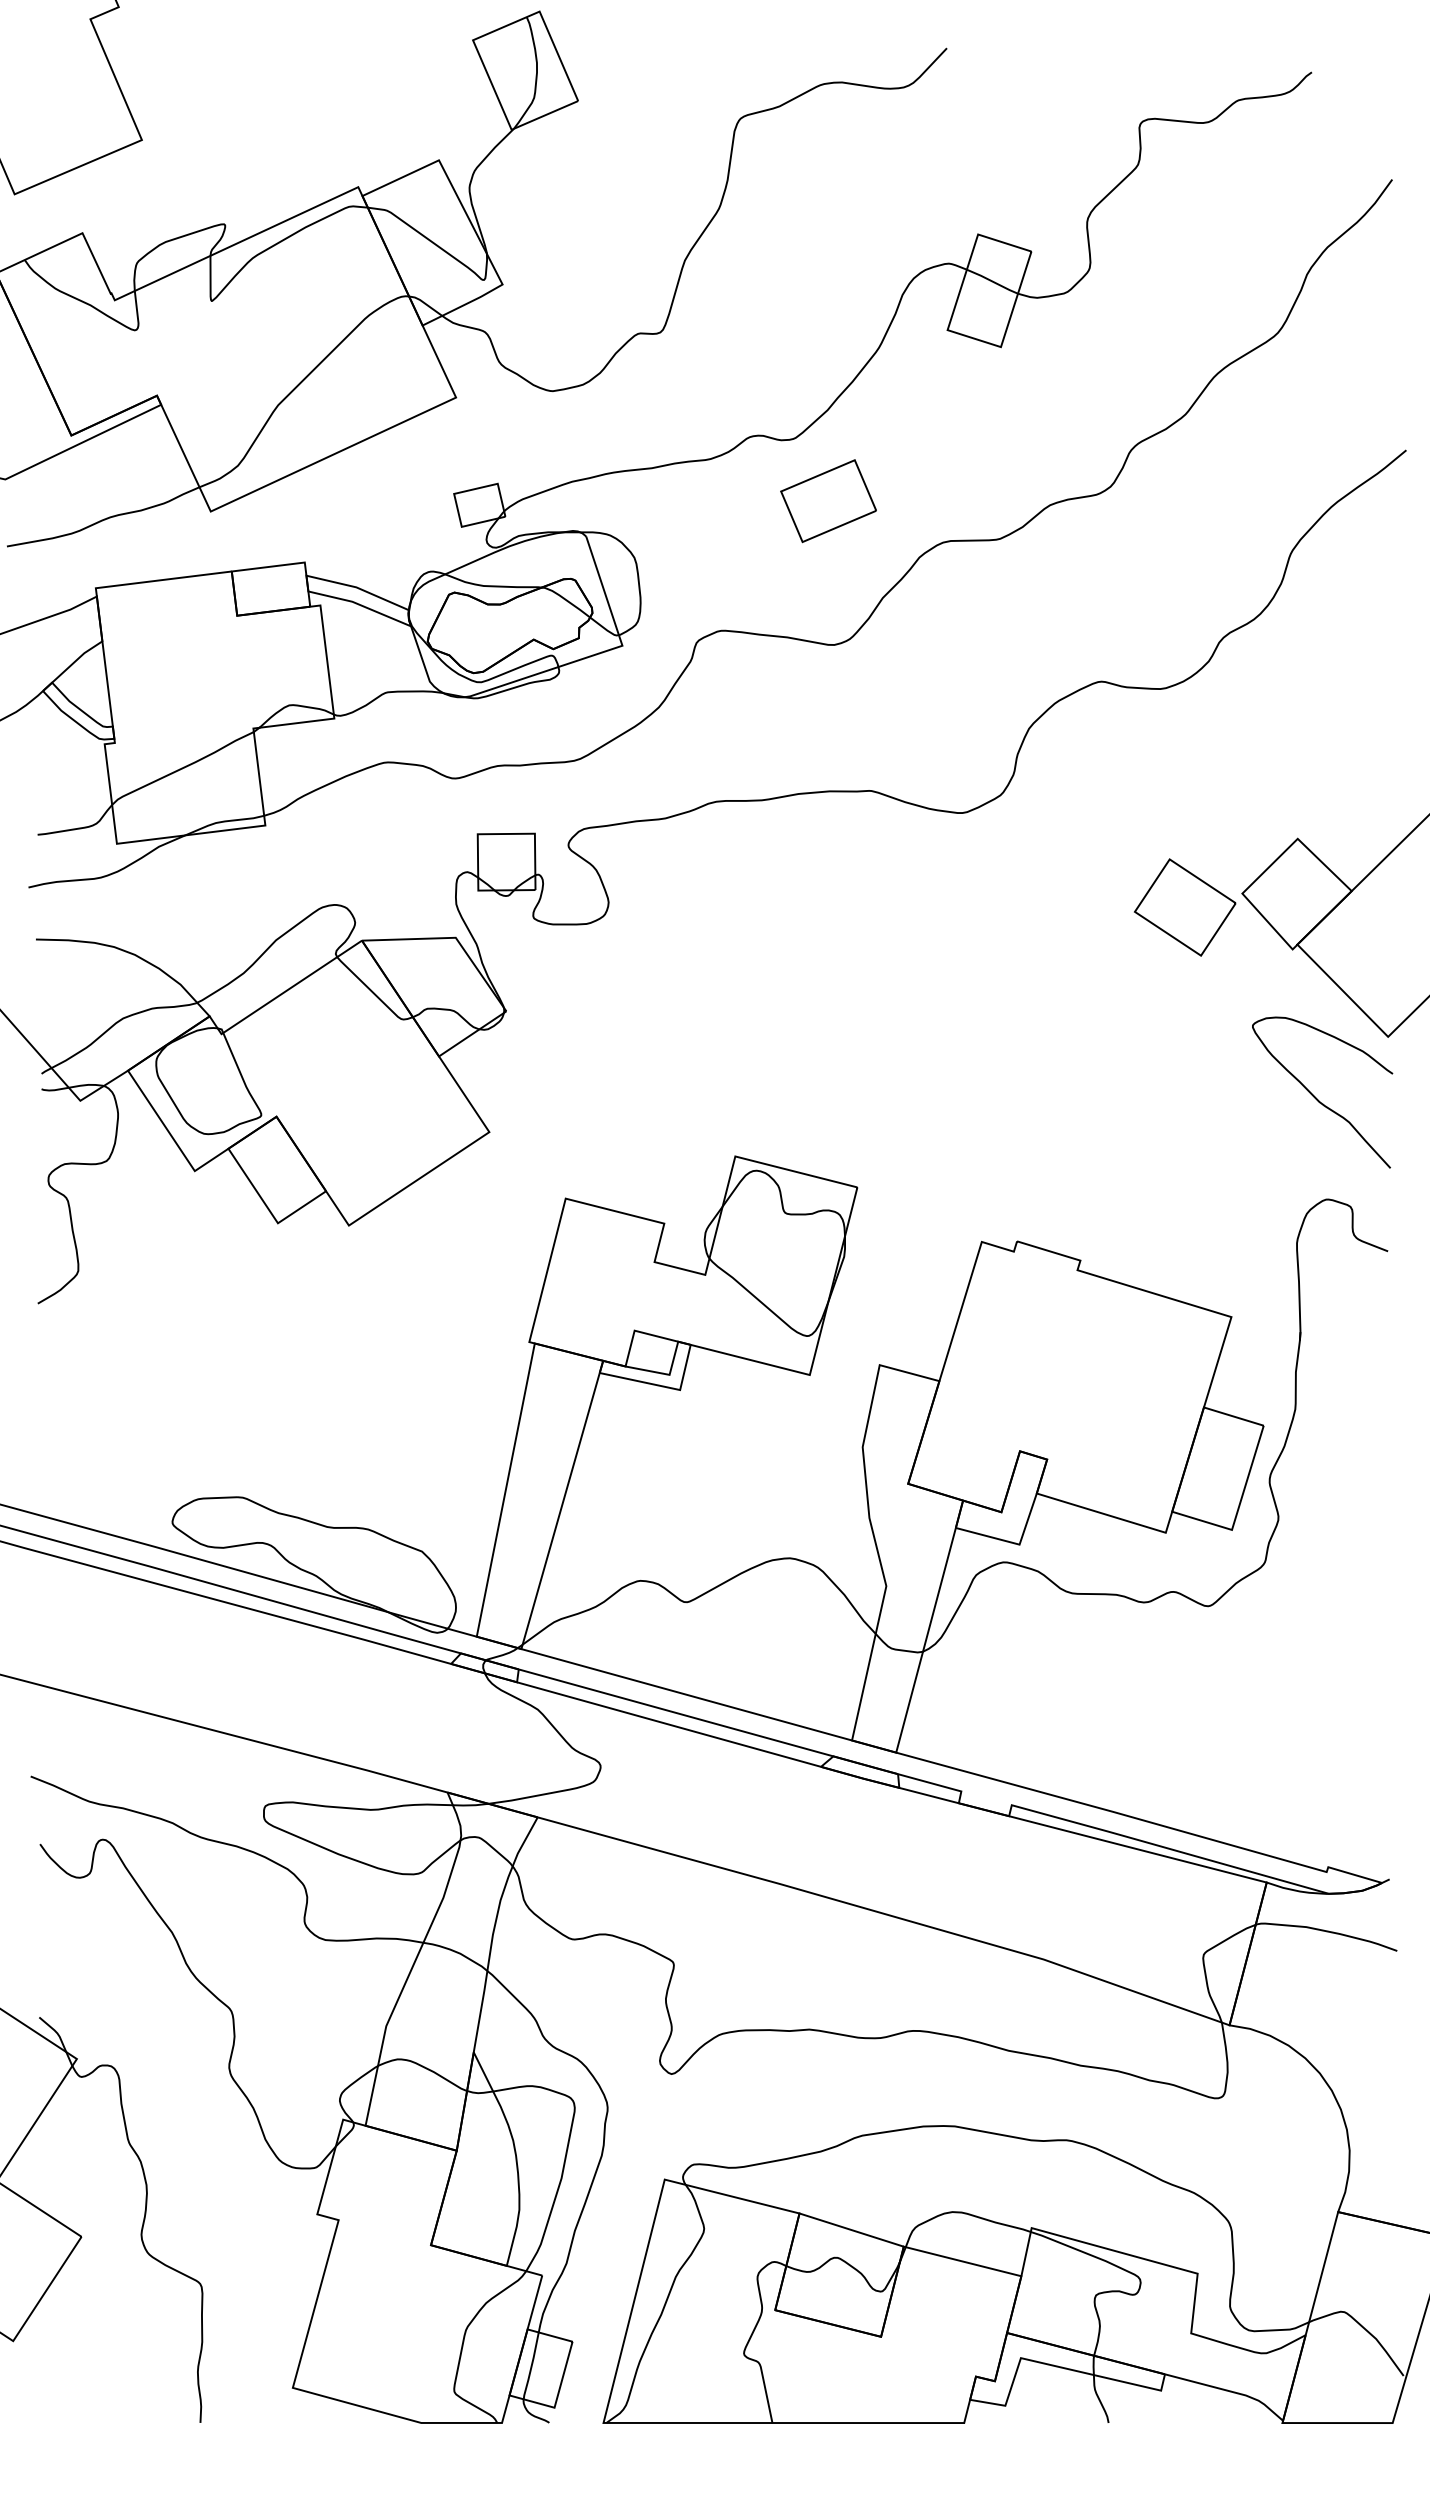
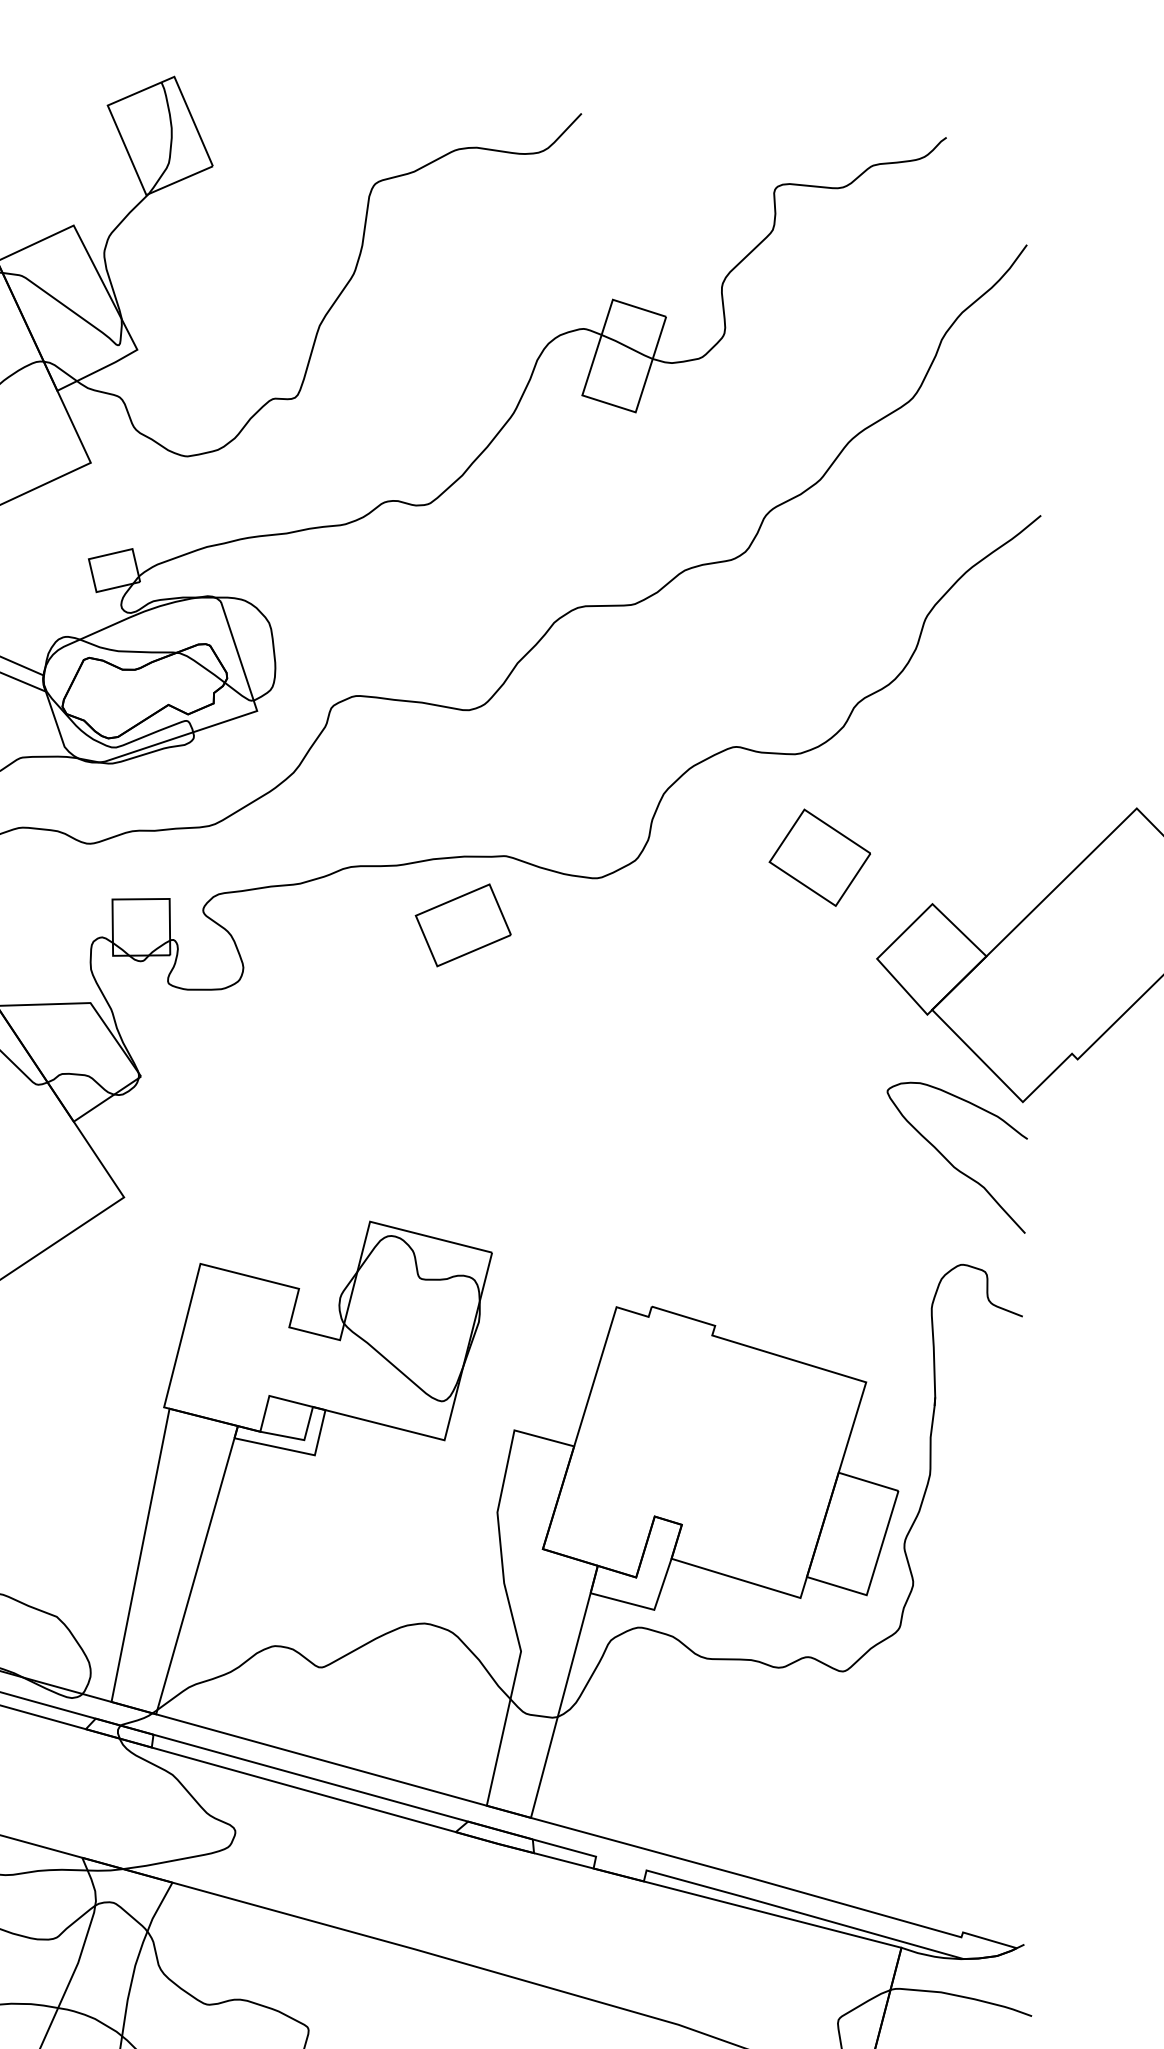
part: (828, 501) -> (463, 925), moved
part: (1185, 907) -> (820, 857), moved

